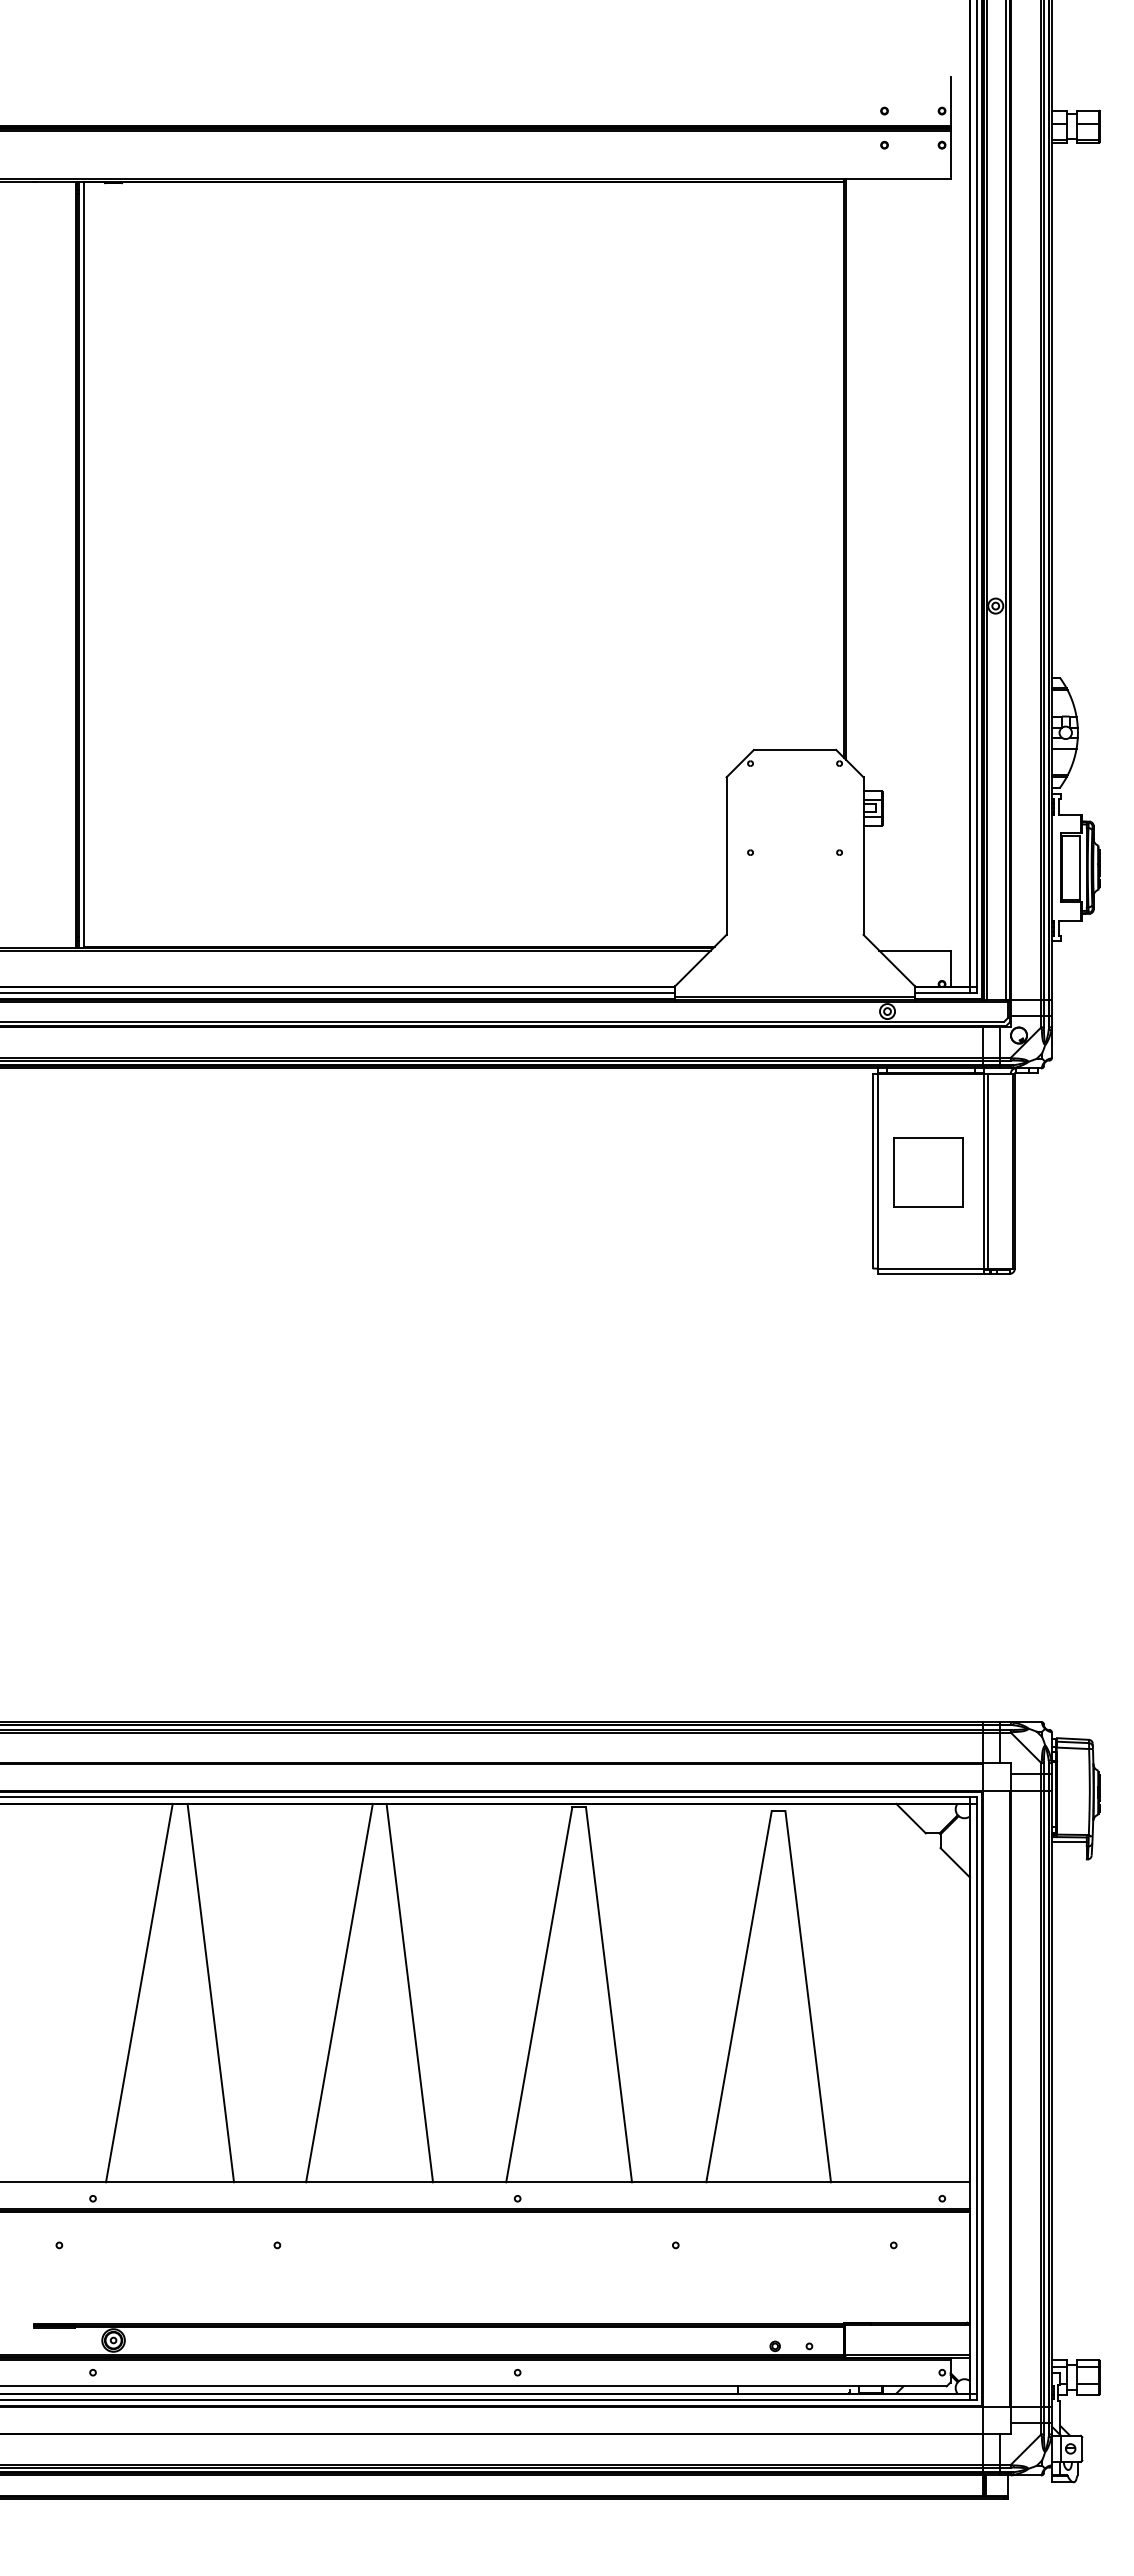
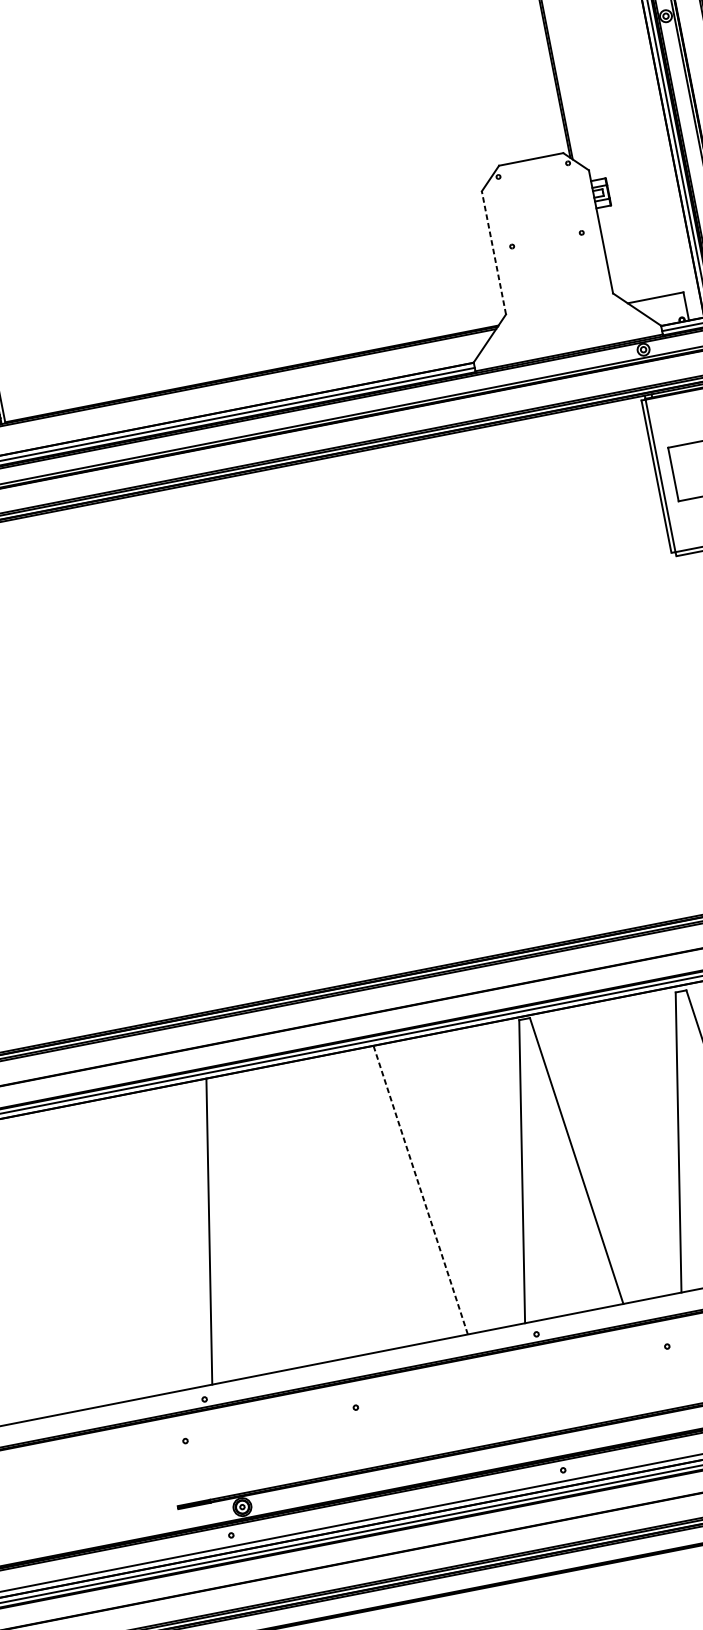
line: (726, 856) -> (493, 253), solid -> dashed
line: (210, 1992) -> (264, 1220), removed
line: (339, 1992) -> (365, 1200), removed
line: (409, 1993) -> (420, 1190), solid -> dashed

